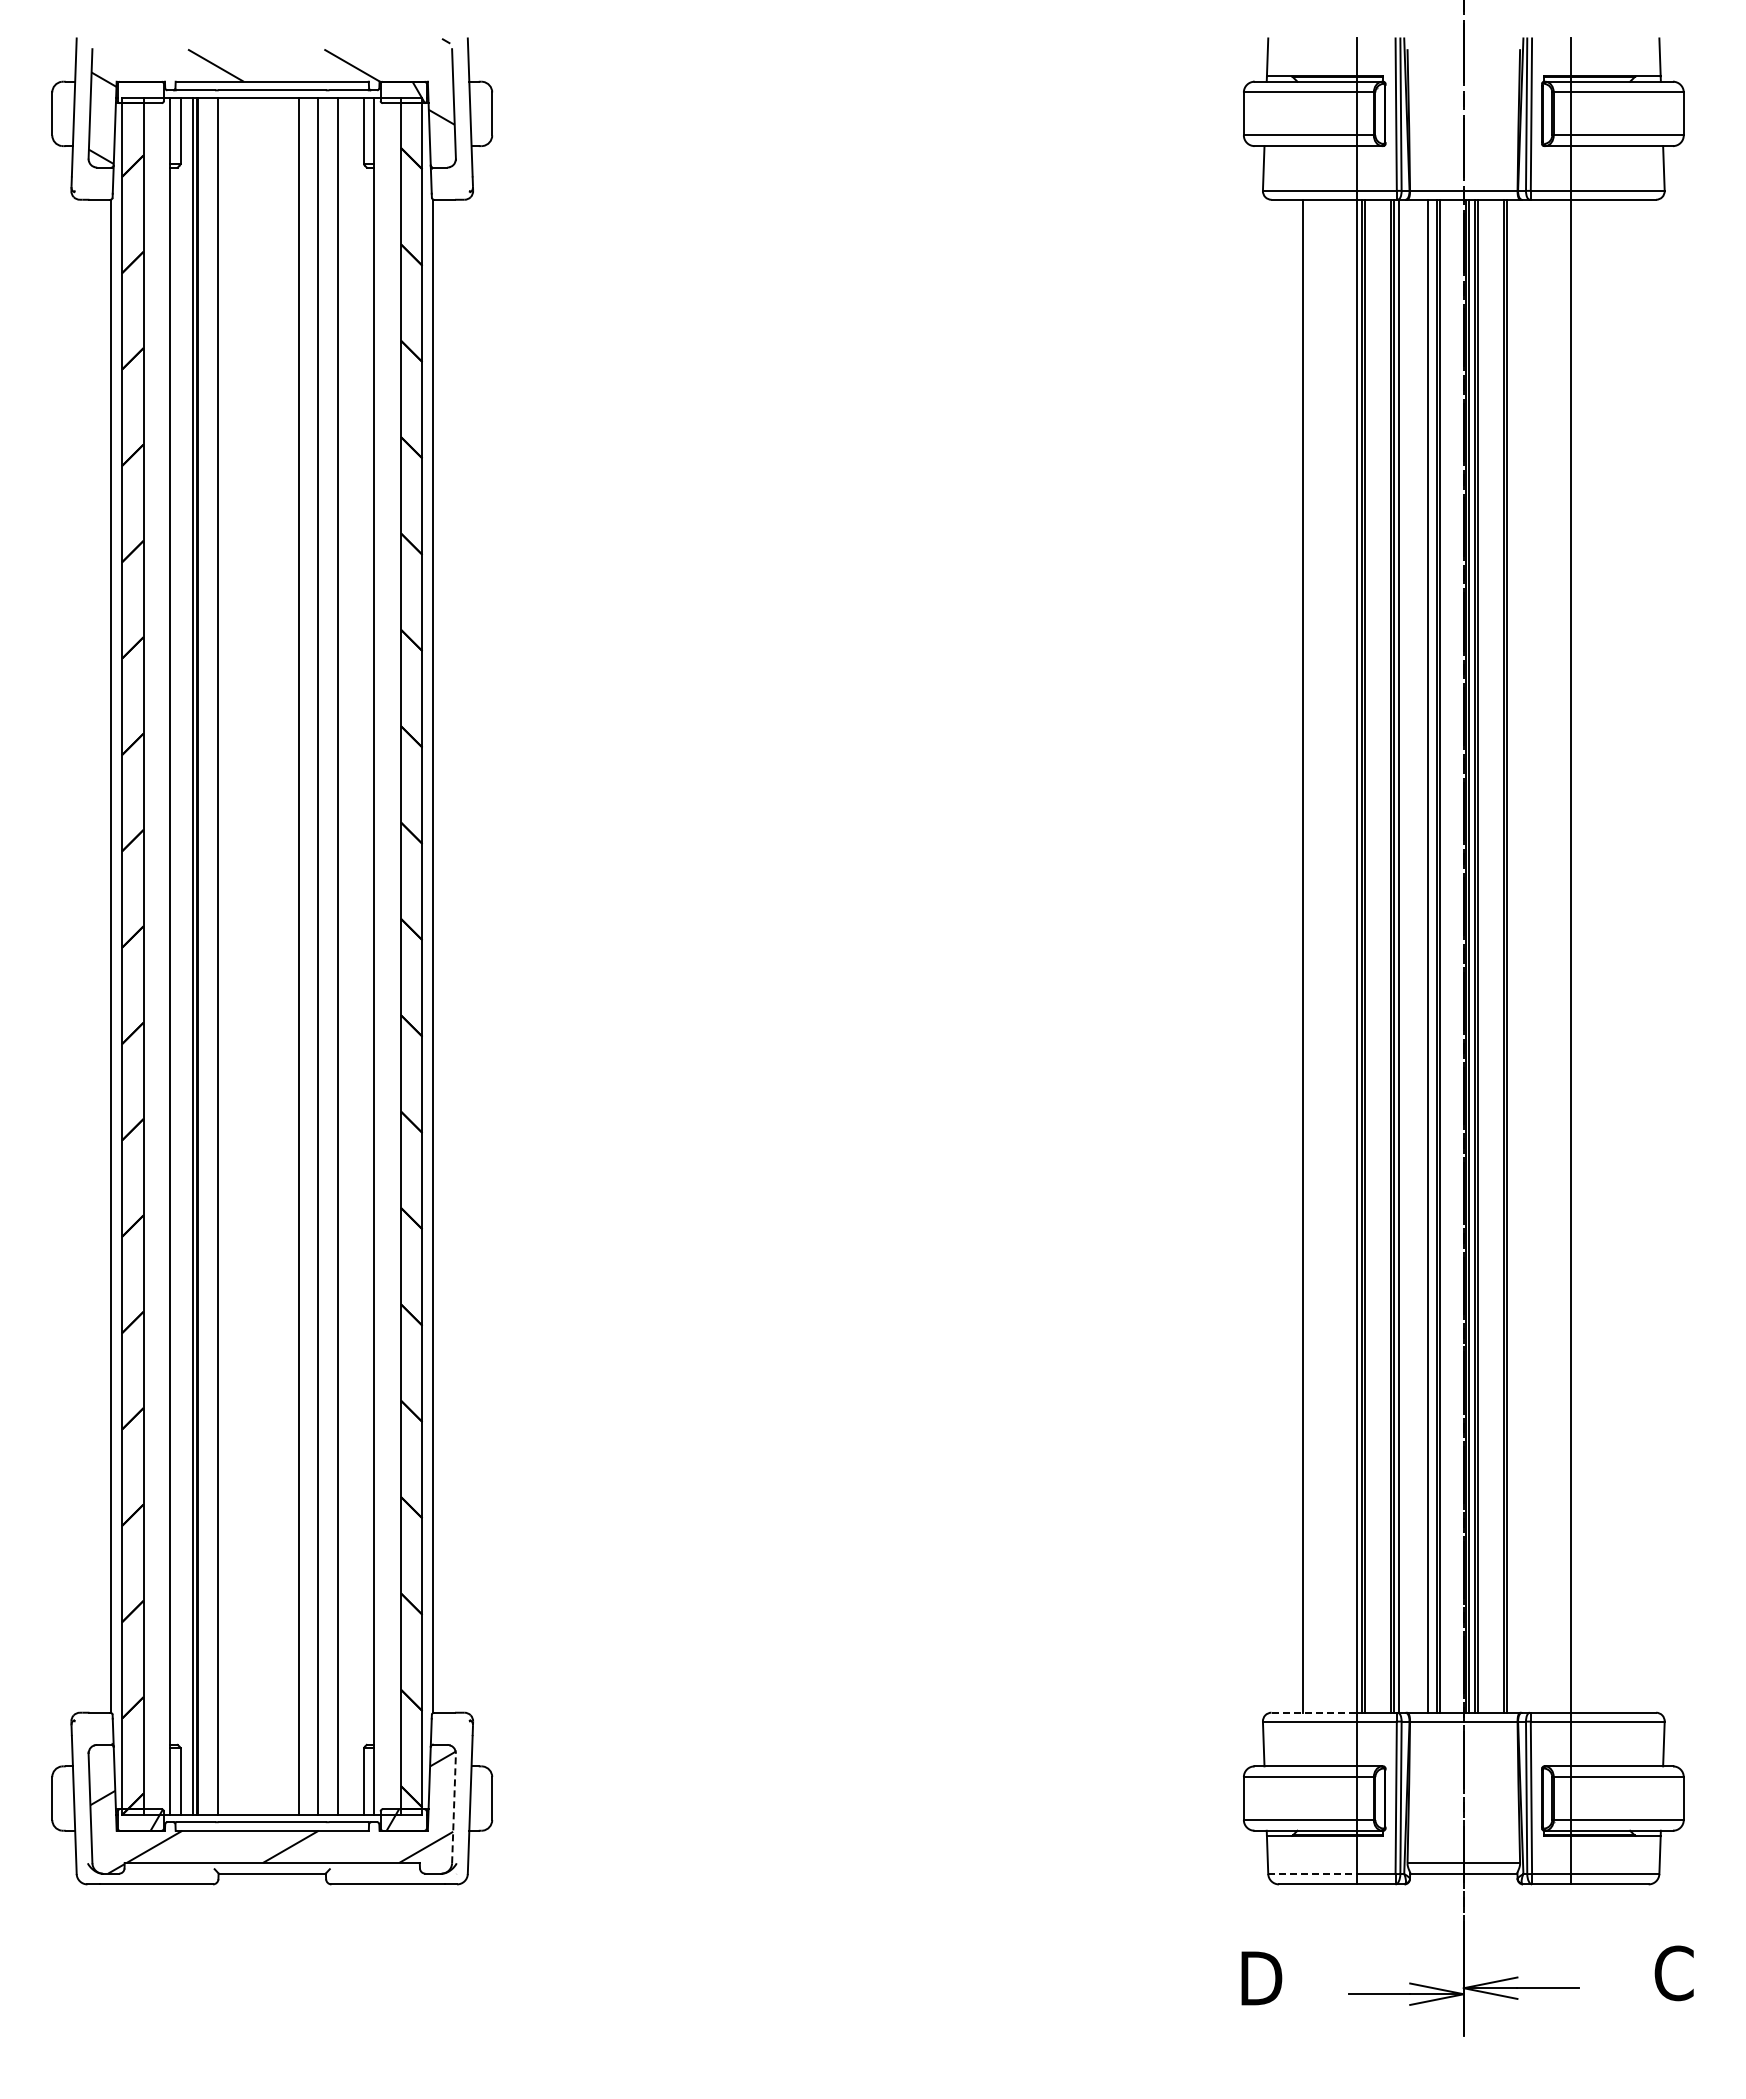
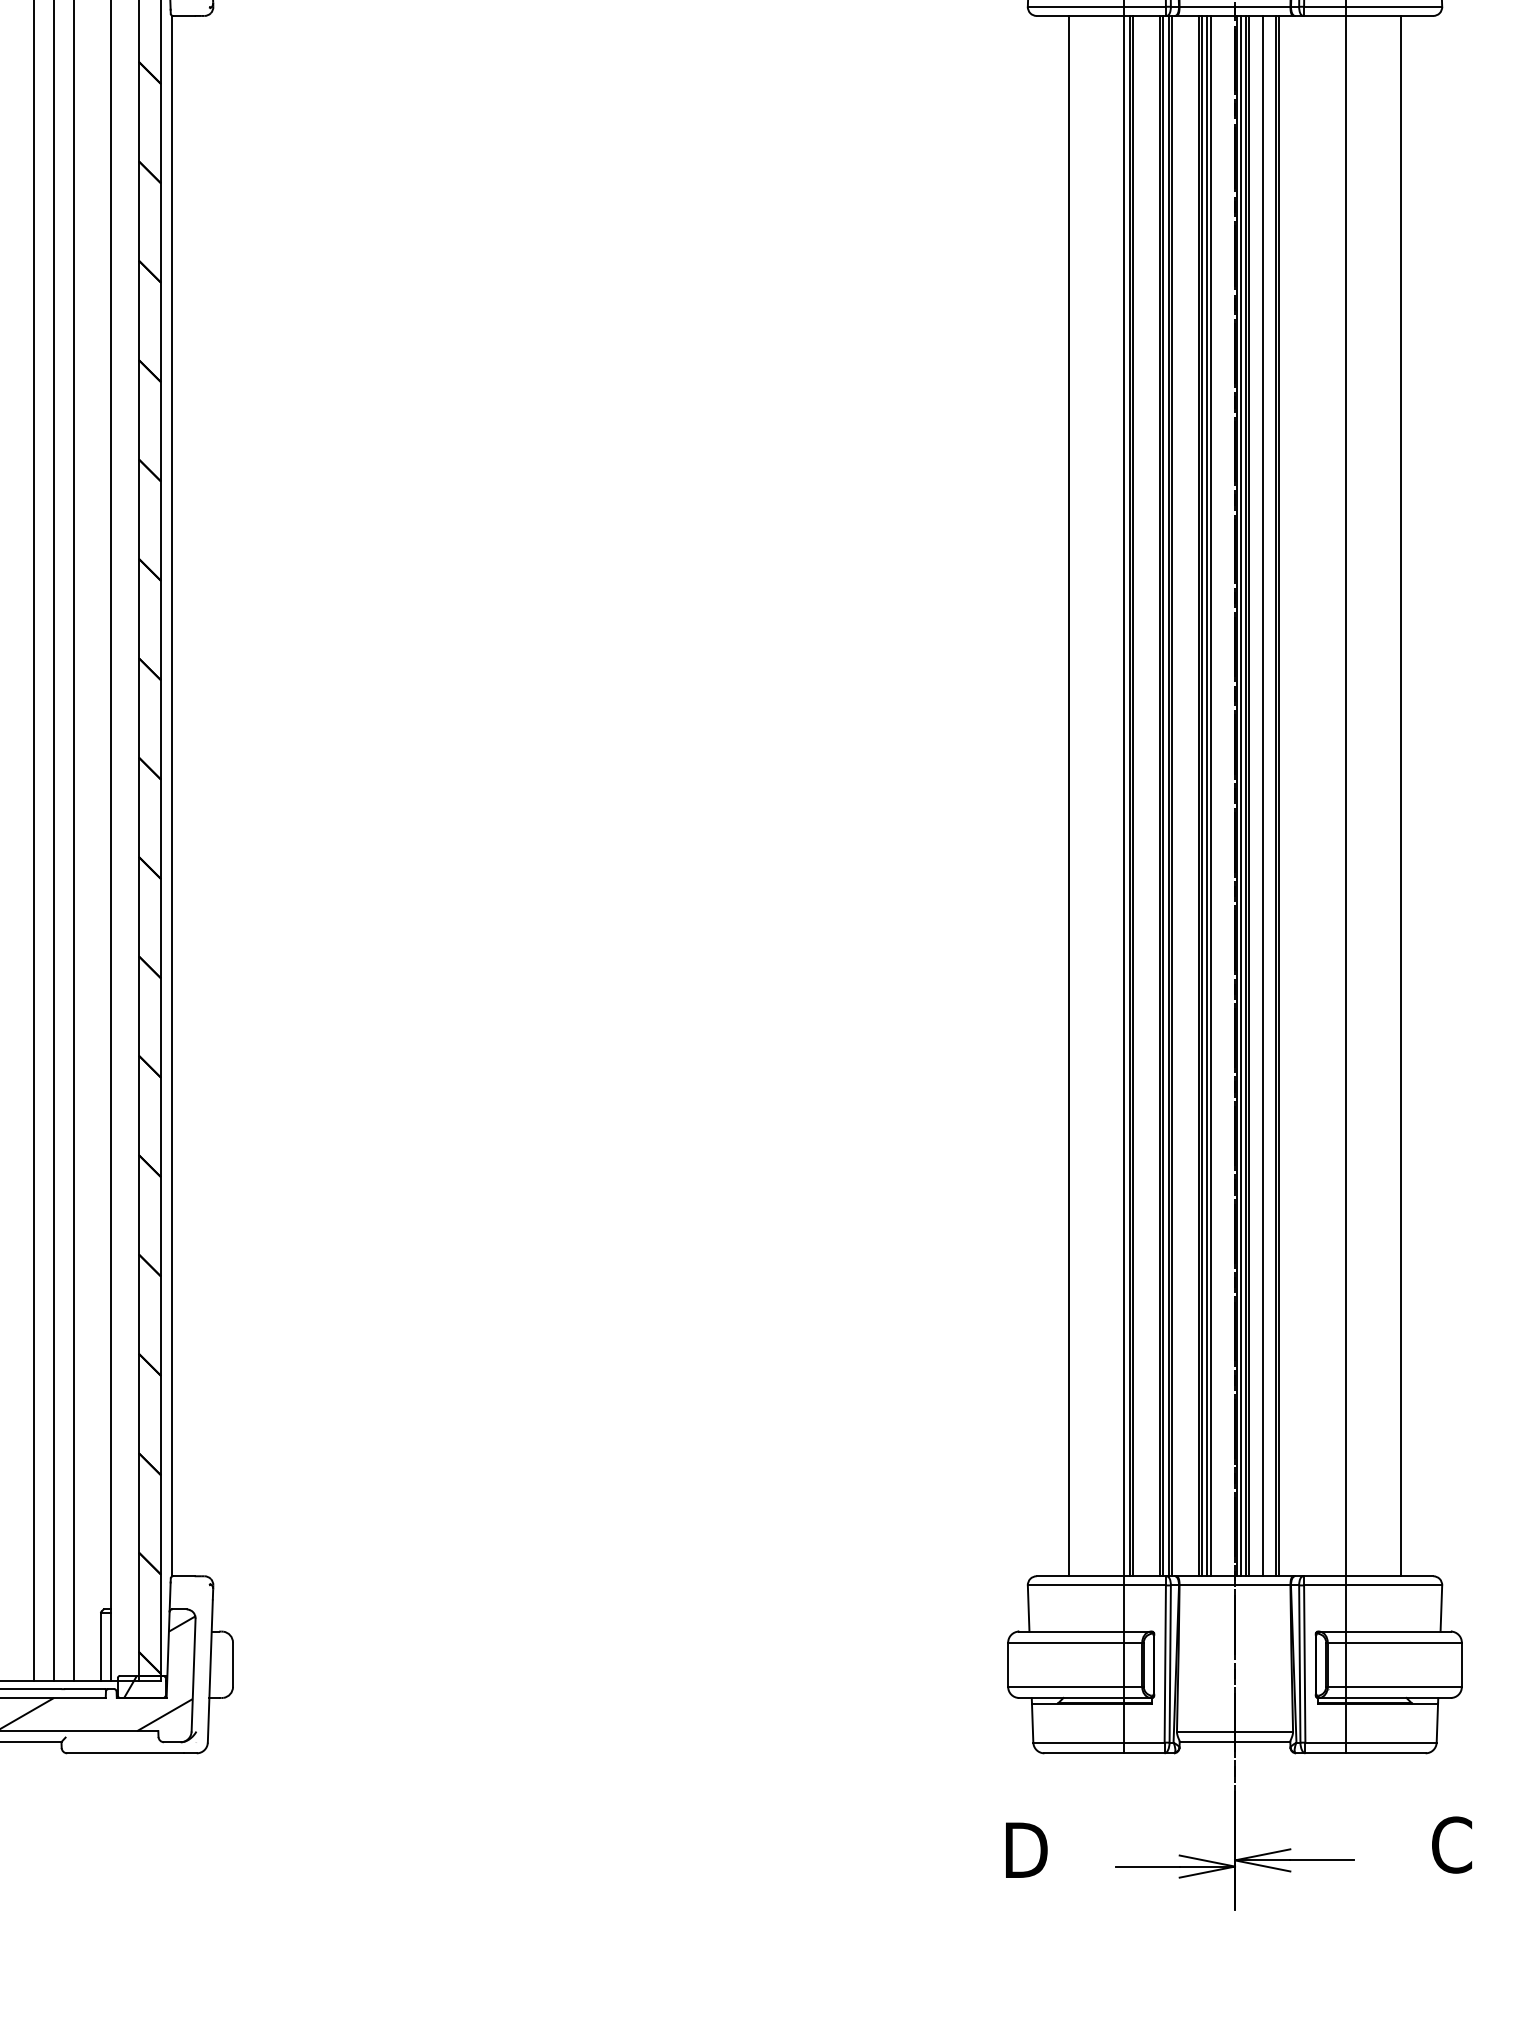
line: (1402, 955) -> (1171, 795), added
line: (1431, 955) -> (1201, 795), added
line: (1490, 955) -> (1262, 795), added
line: (1624, 955) -> (1400, 795), added
line: (1314, 1712) -> (1081, 1576), dashed -> solid
line: (454, 1808) -> (194, 1675), dashed -> solid
line: (1312, 1874) -> (1078, 1743), dashed -> solid

